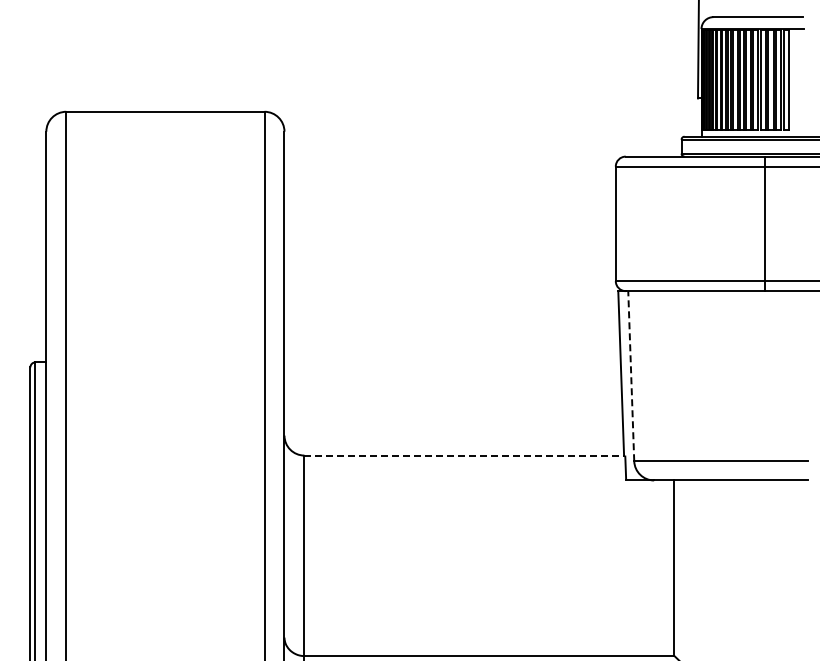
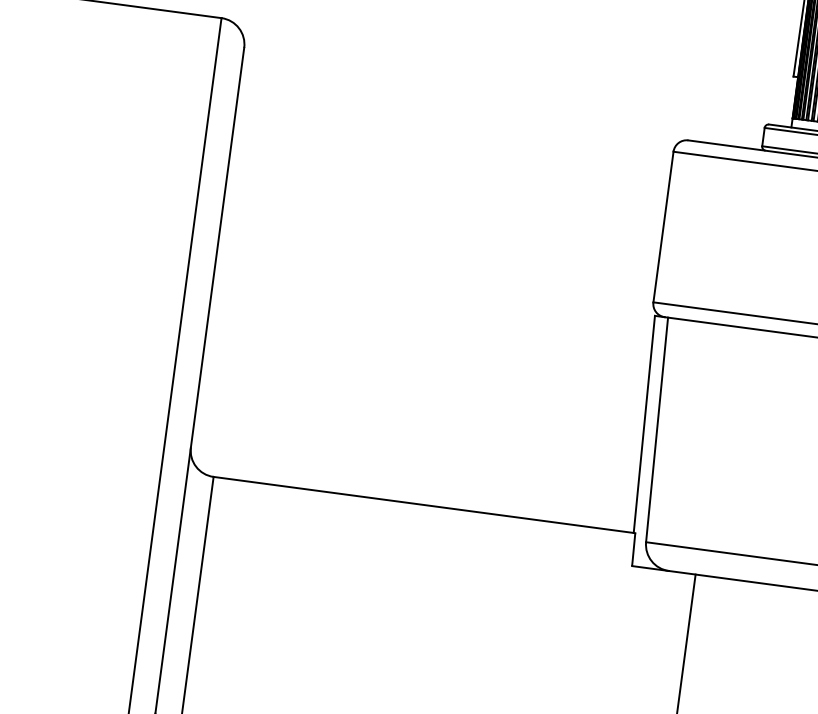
line: (631, 375) -> (657, 429), dashed -> solid
line: (465, 455) -> (425, 505), dashed -> solid

